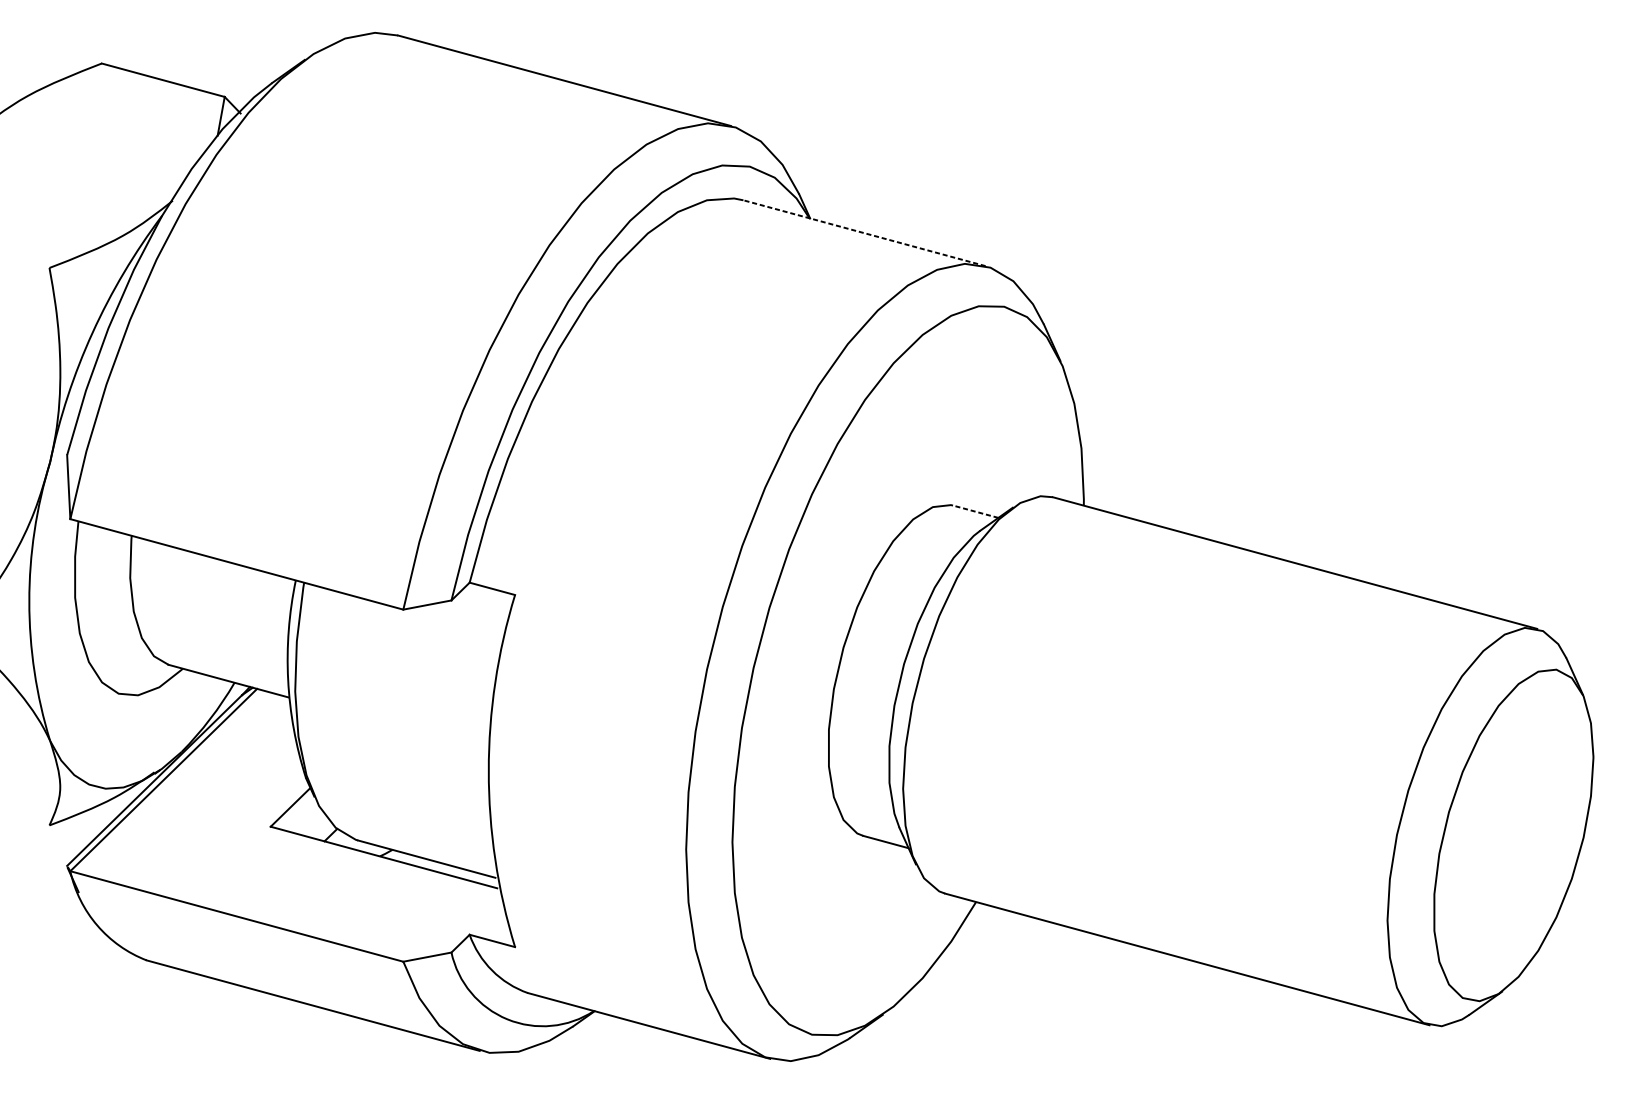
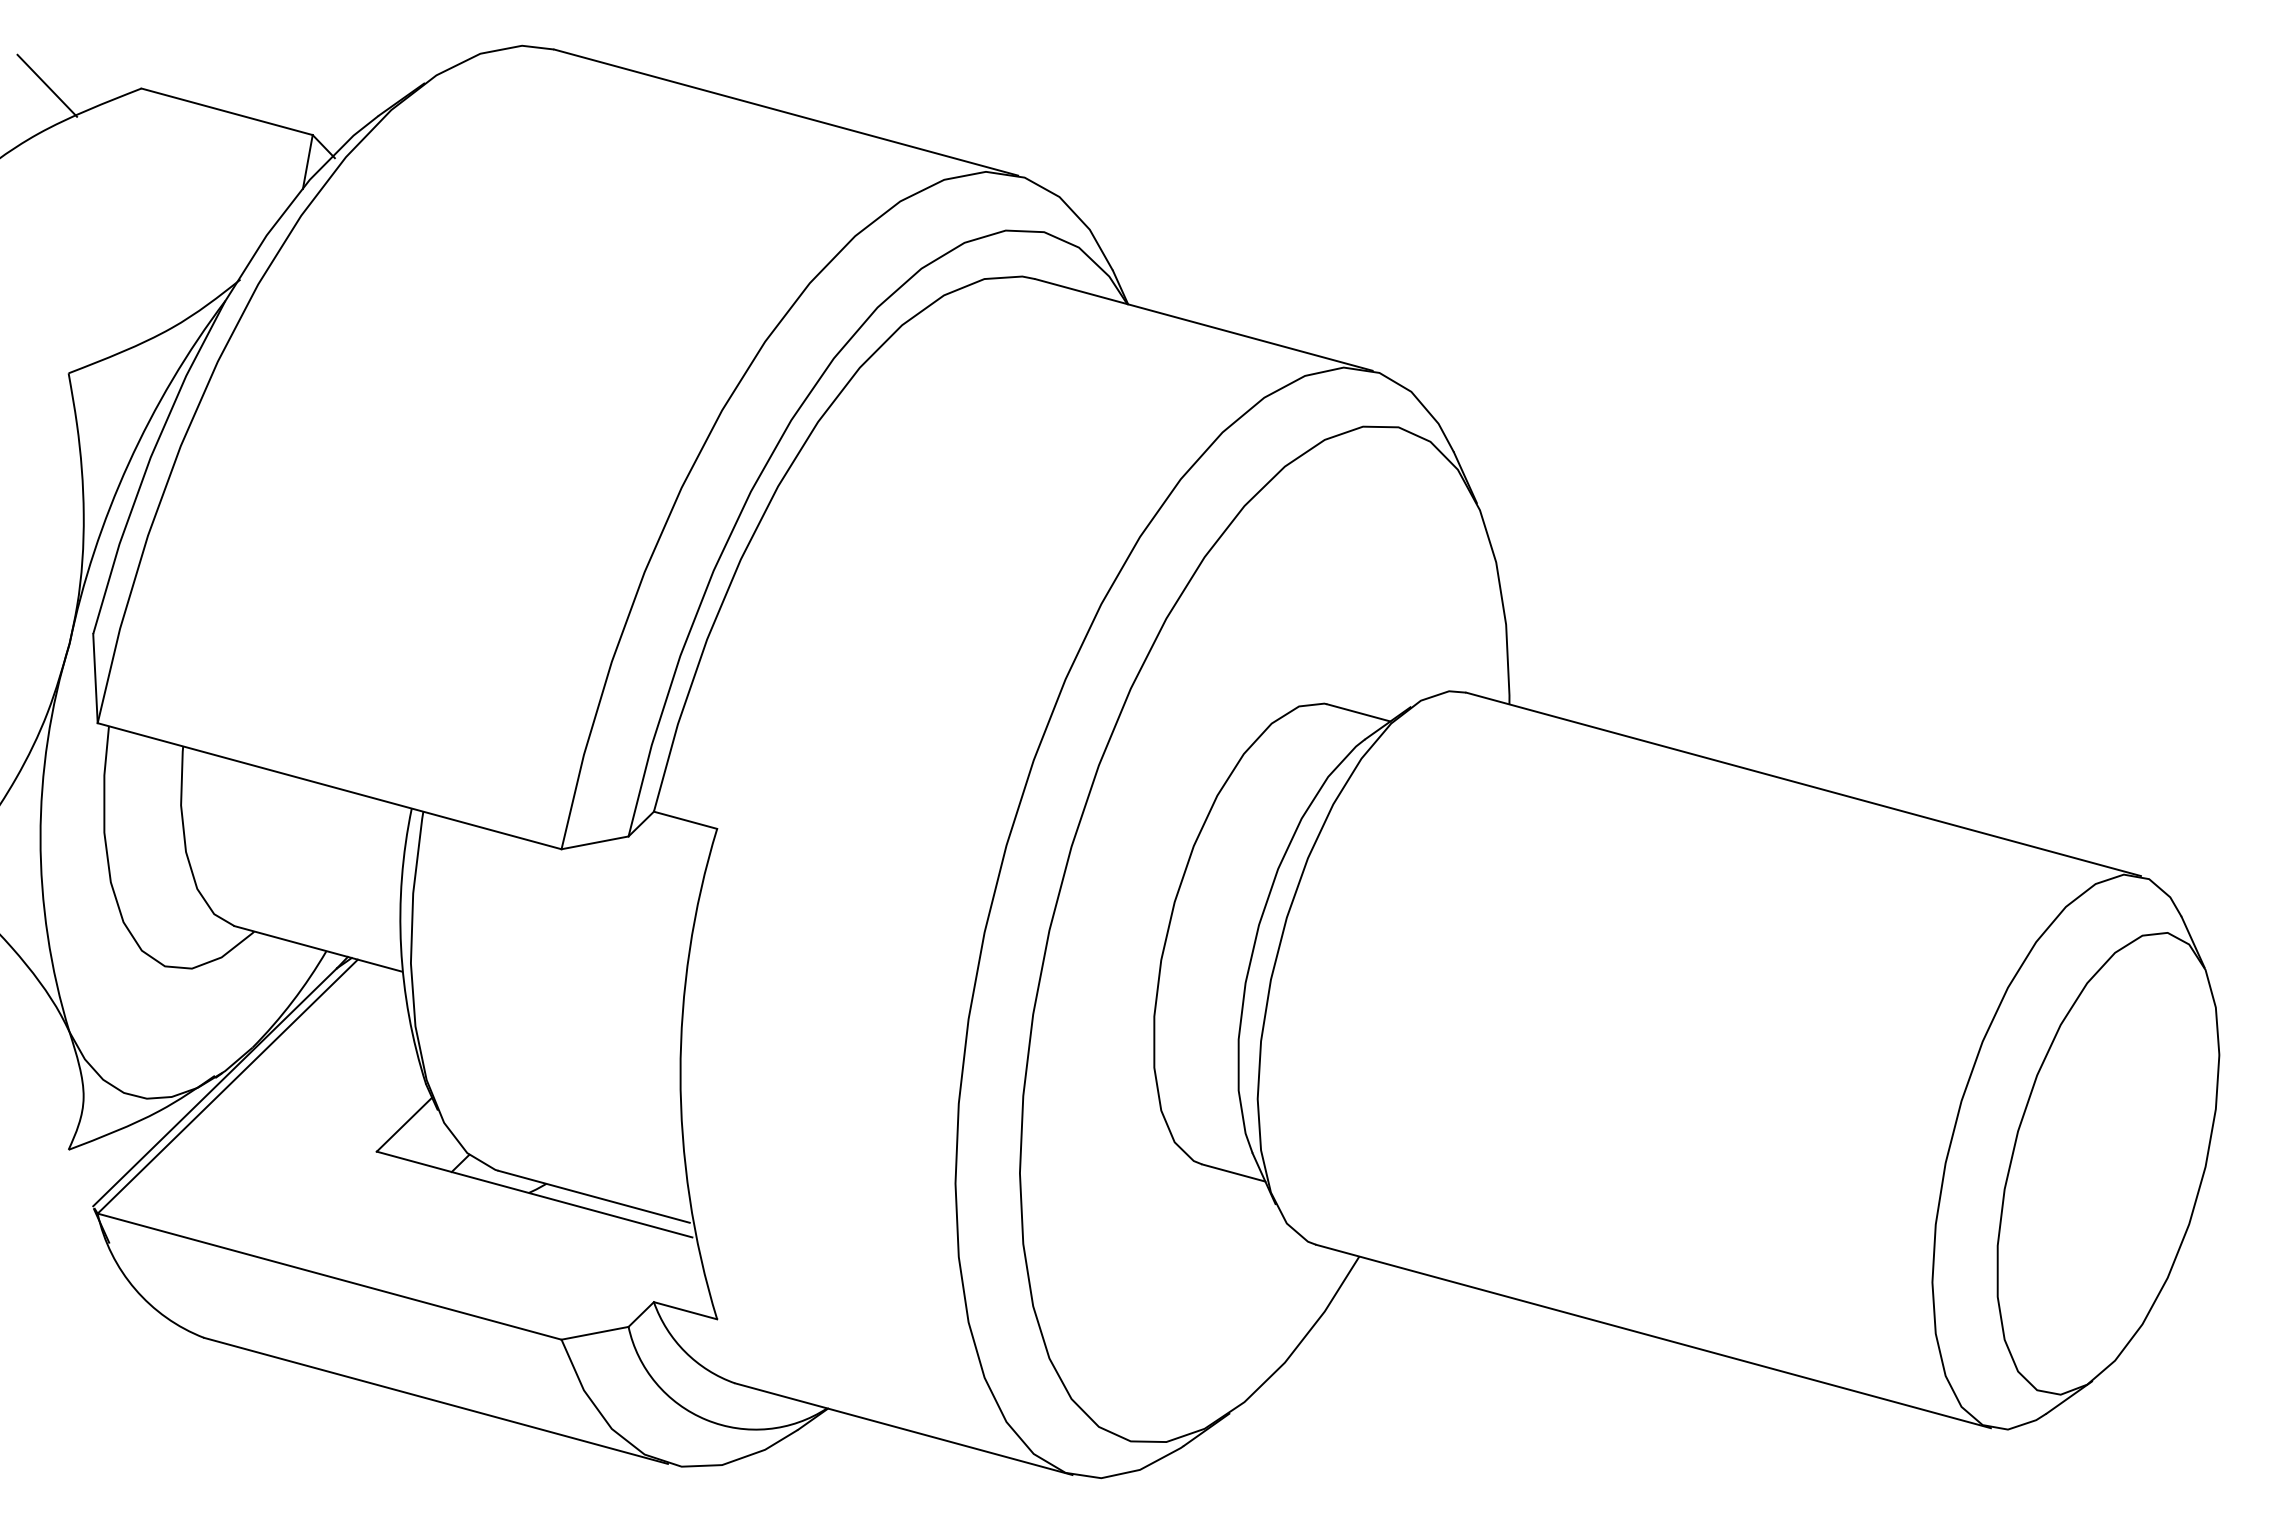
line: (34, 61) -> (47, 85), added
line: (864, 232) -> (1203, 324), dashed -> solid
line: (975, 511) -> (1358, 712), dashed -> solid

